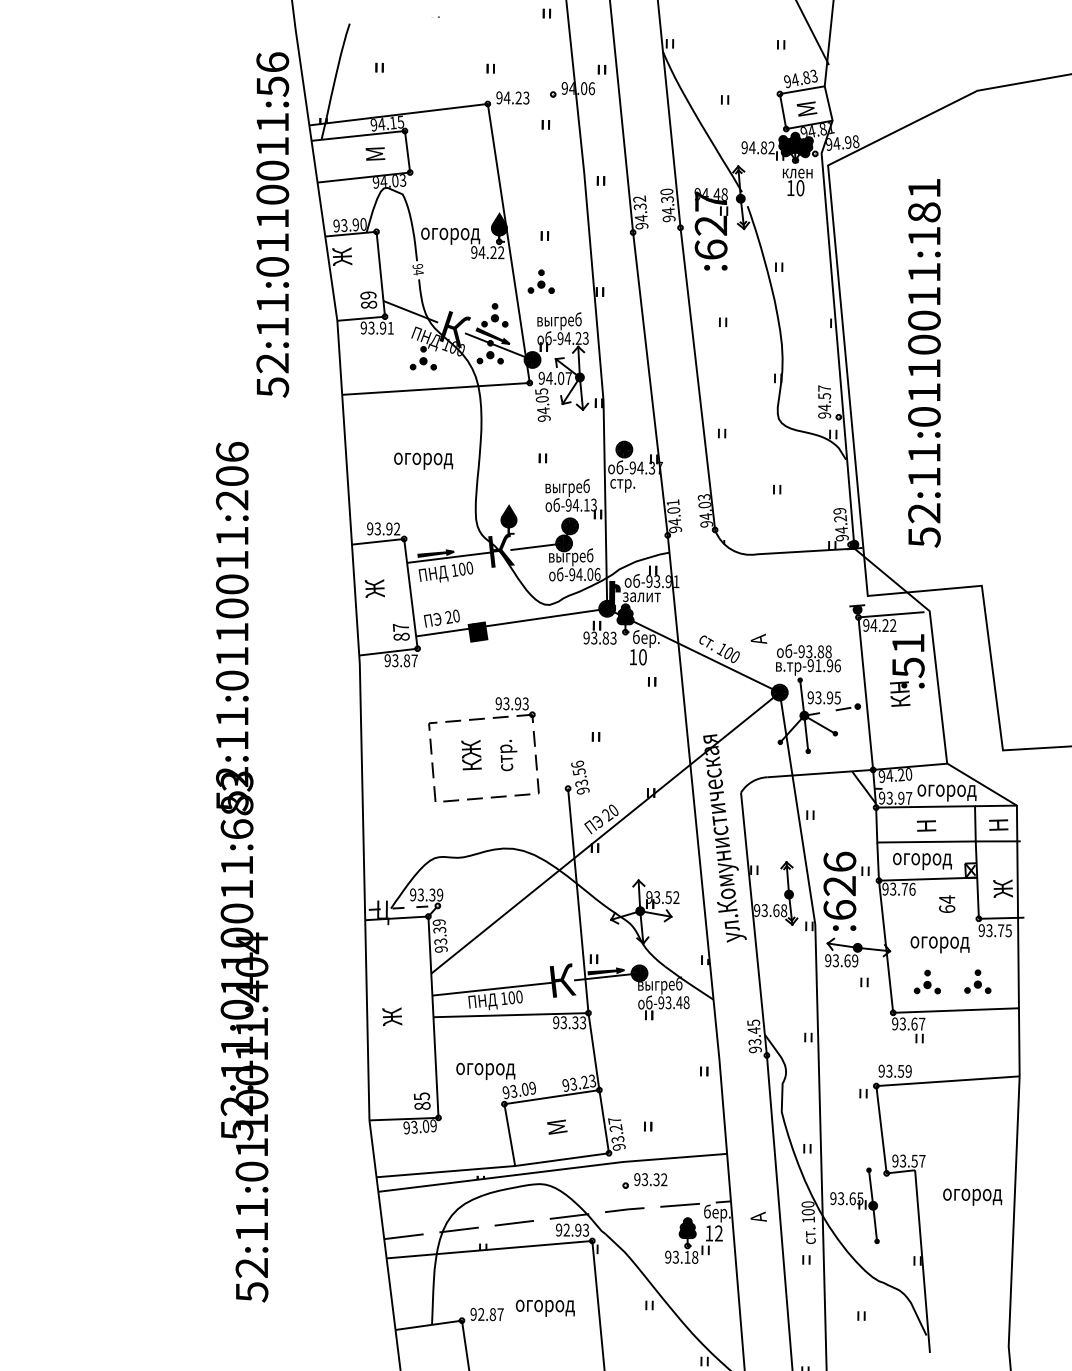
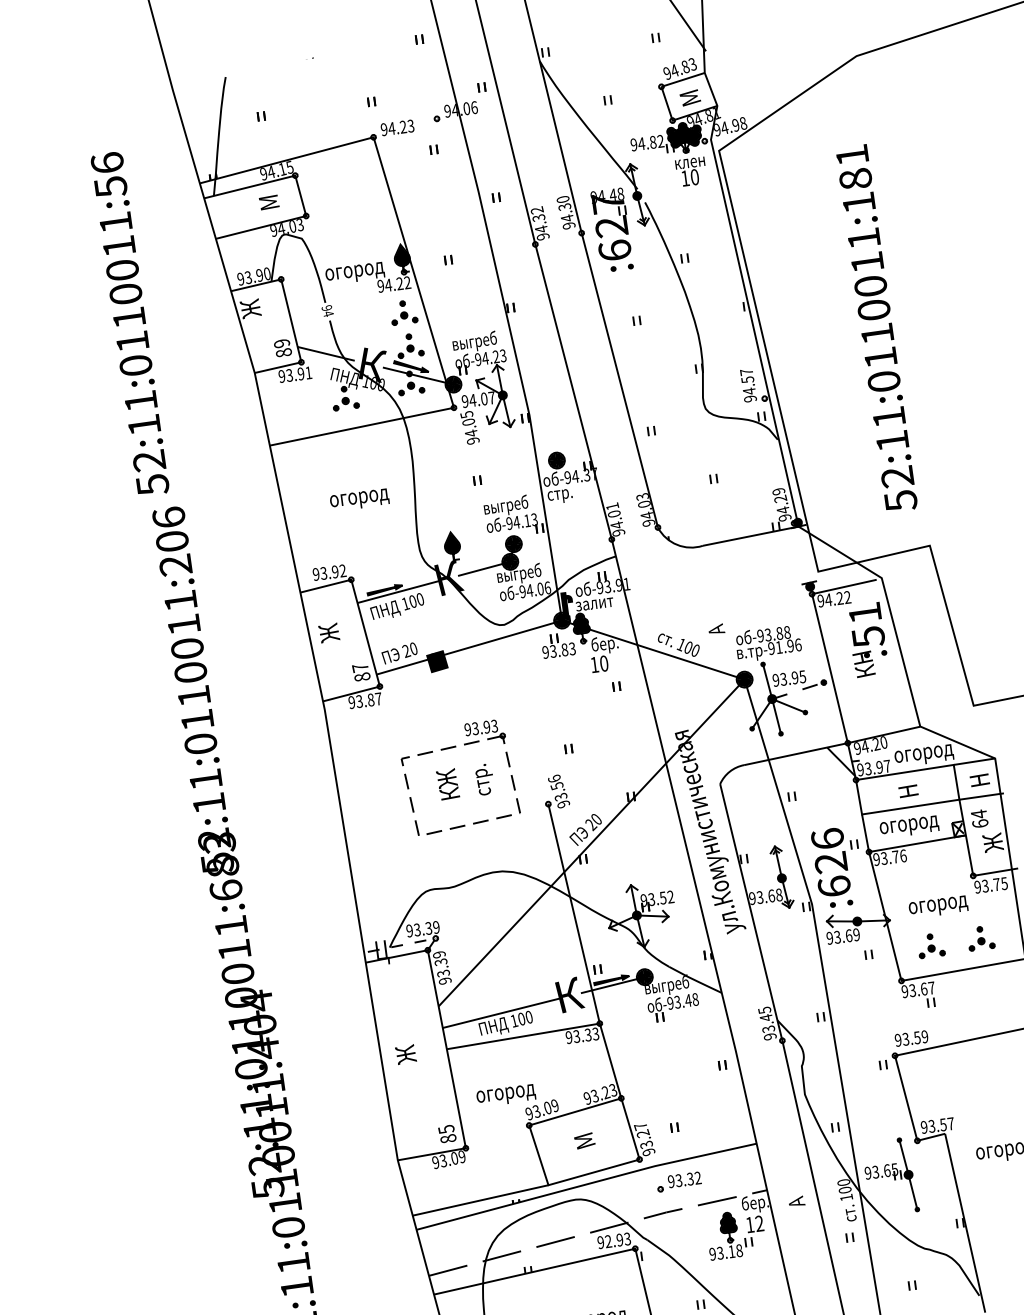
text: (272, 224) -> (129, 323), moved
part: (540, 281) -> (402, 312), moved
text: (924, 363) -> (876, 328), moved
text: (947, 903) -> (979, 818), moved

